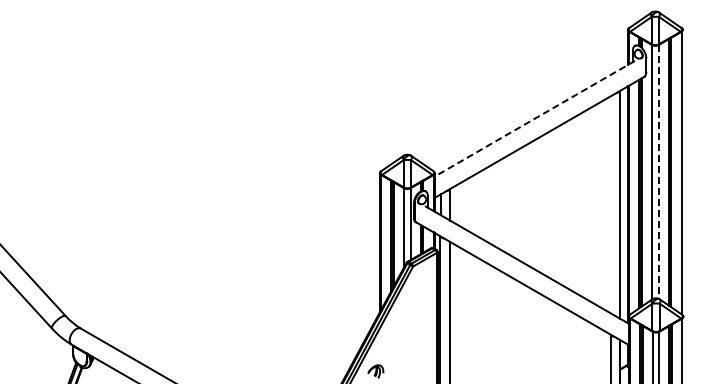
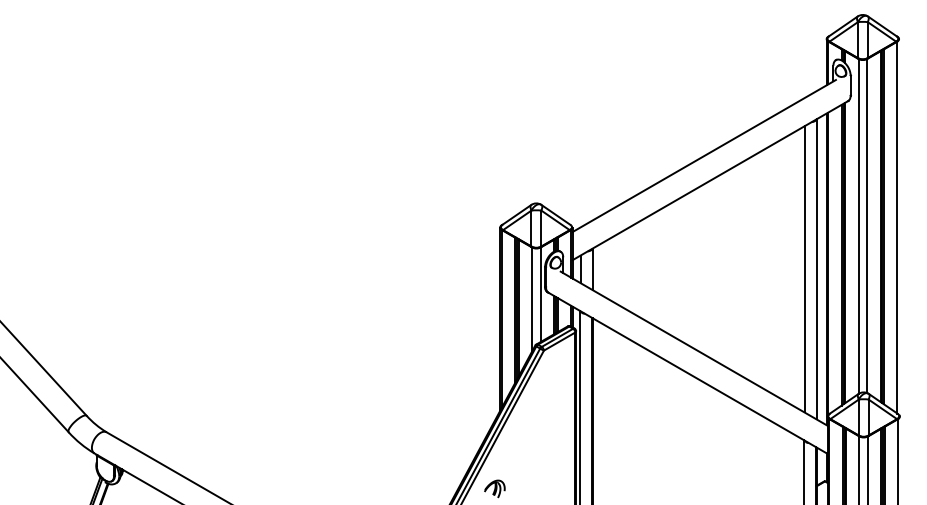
line: (534, 118) -> (703, 155), dashed -> solid
line: (658, 171) -> (866, 225), dashed -> solid
line: (611, 204) -> (805, 268), added

